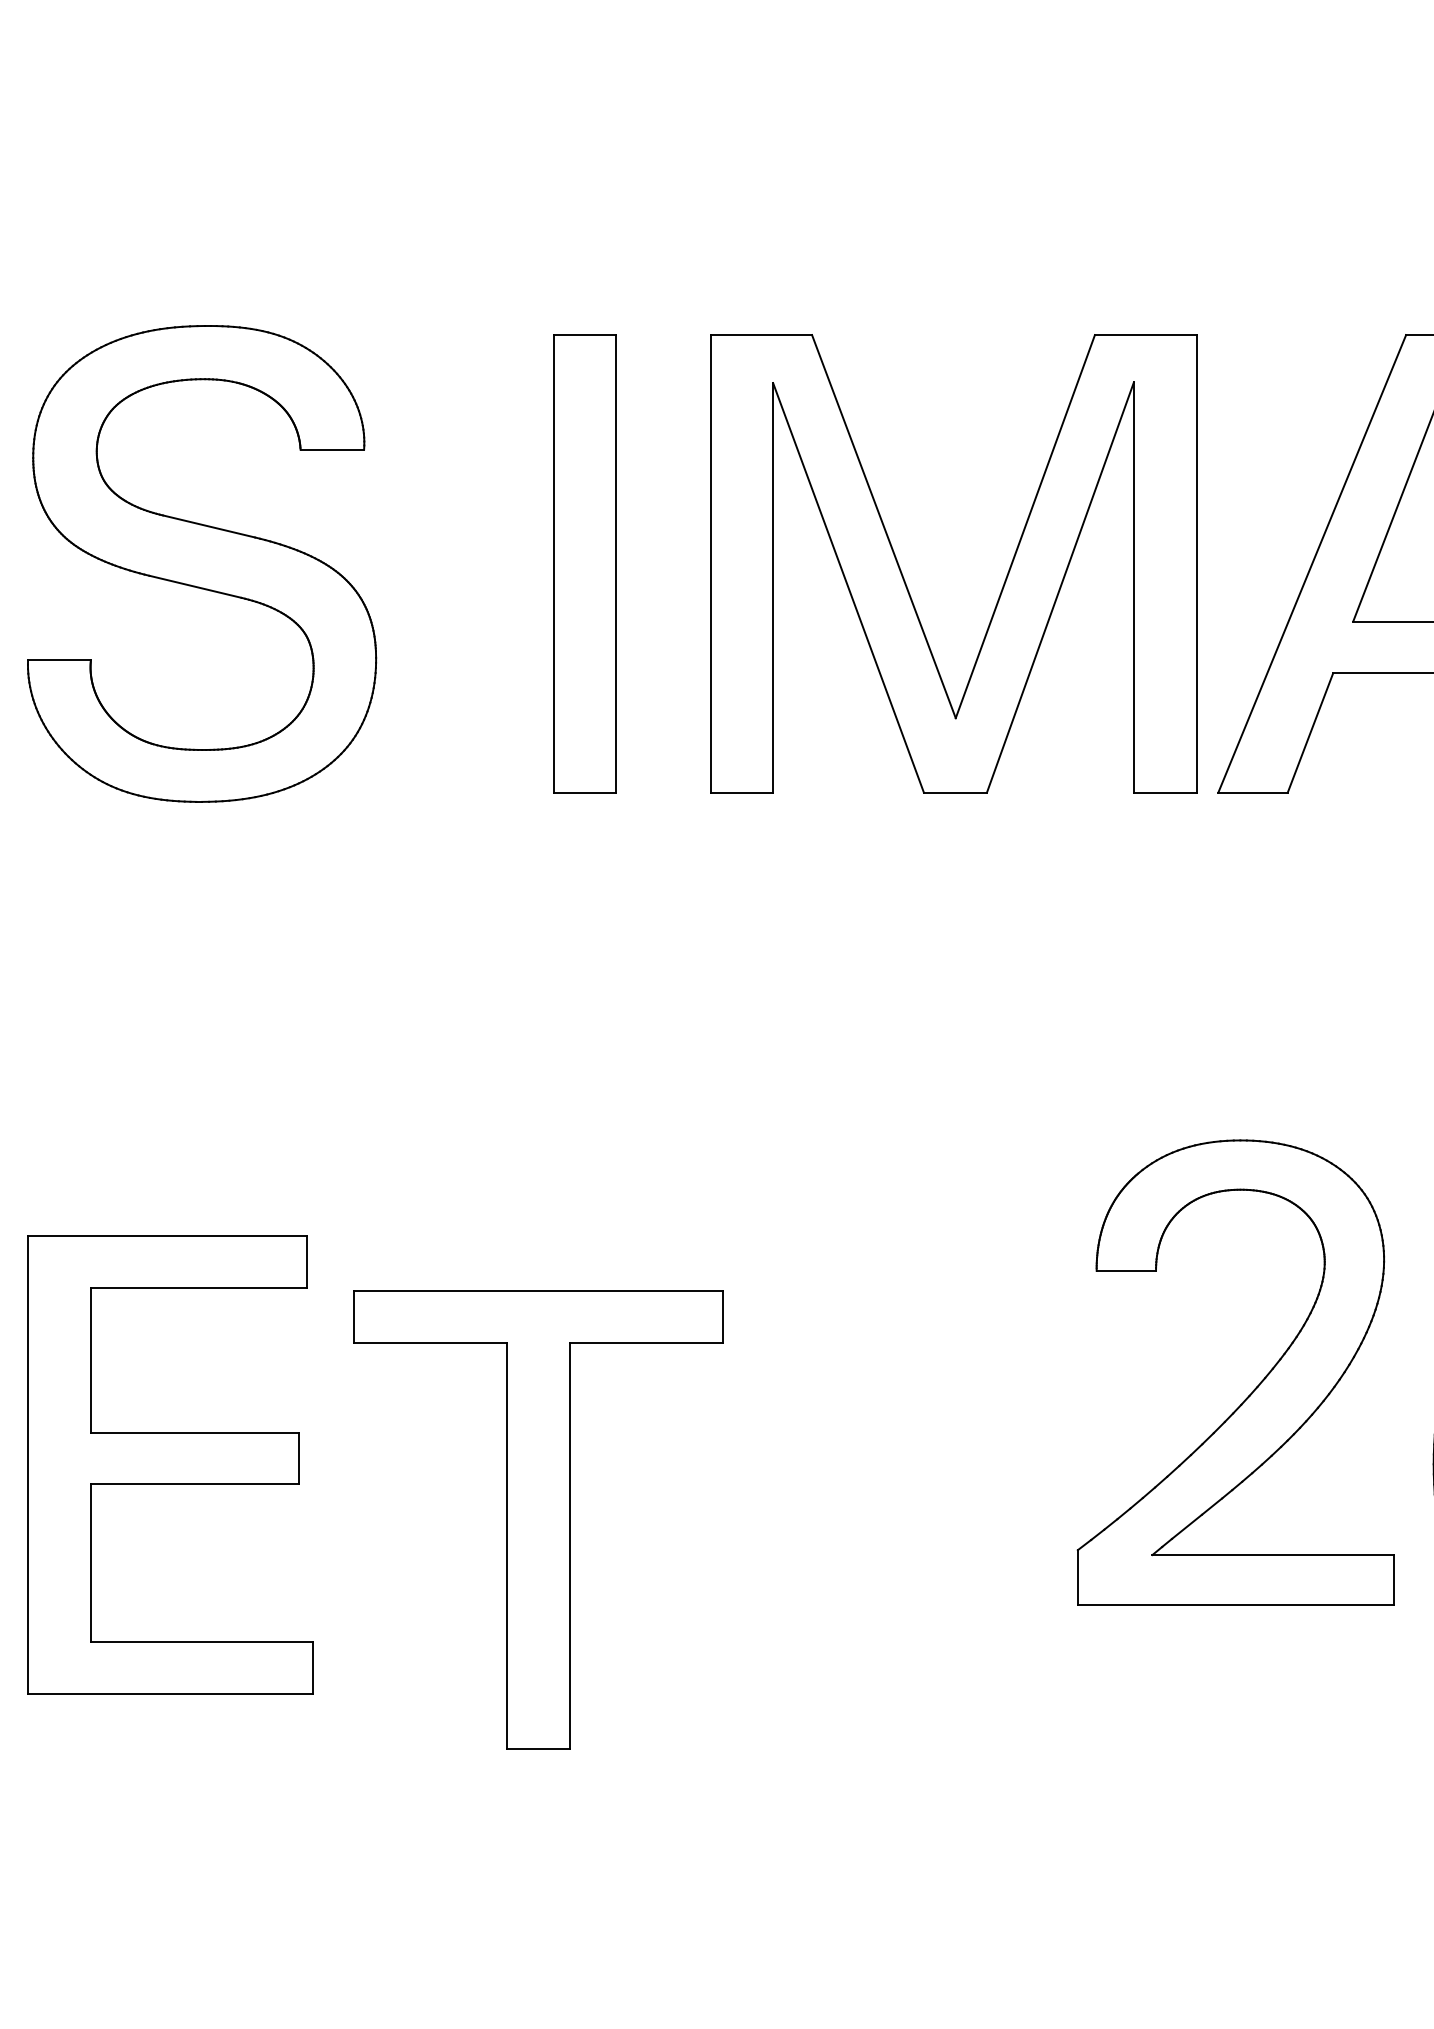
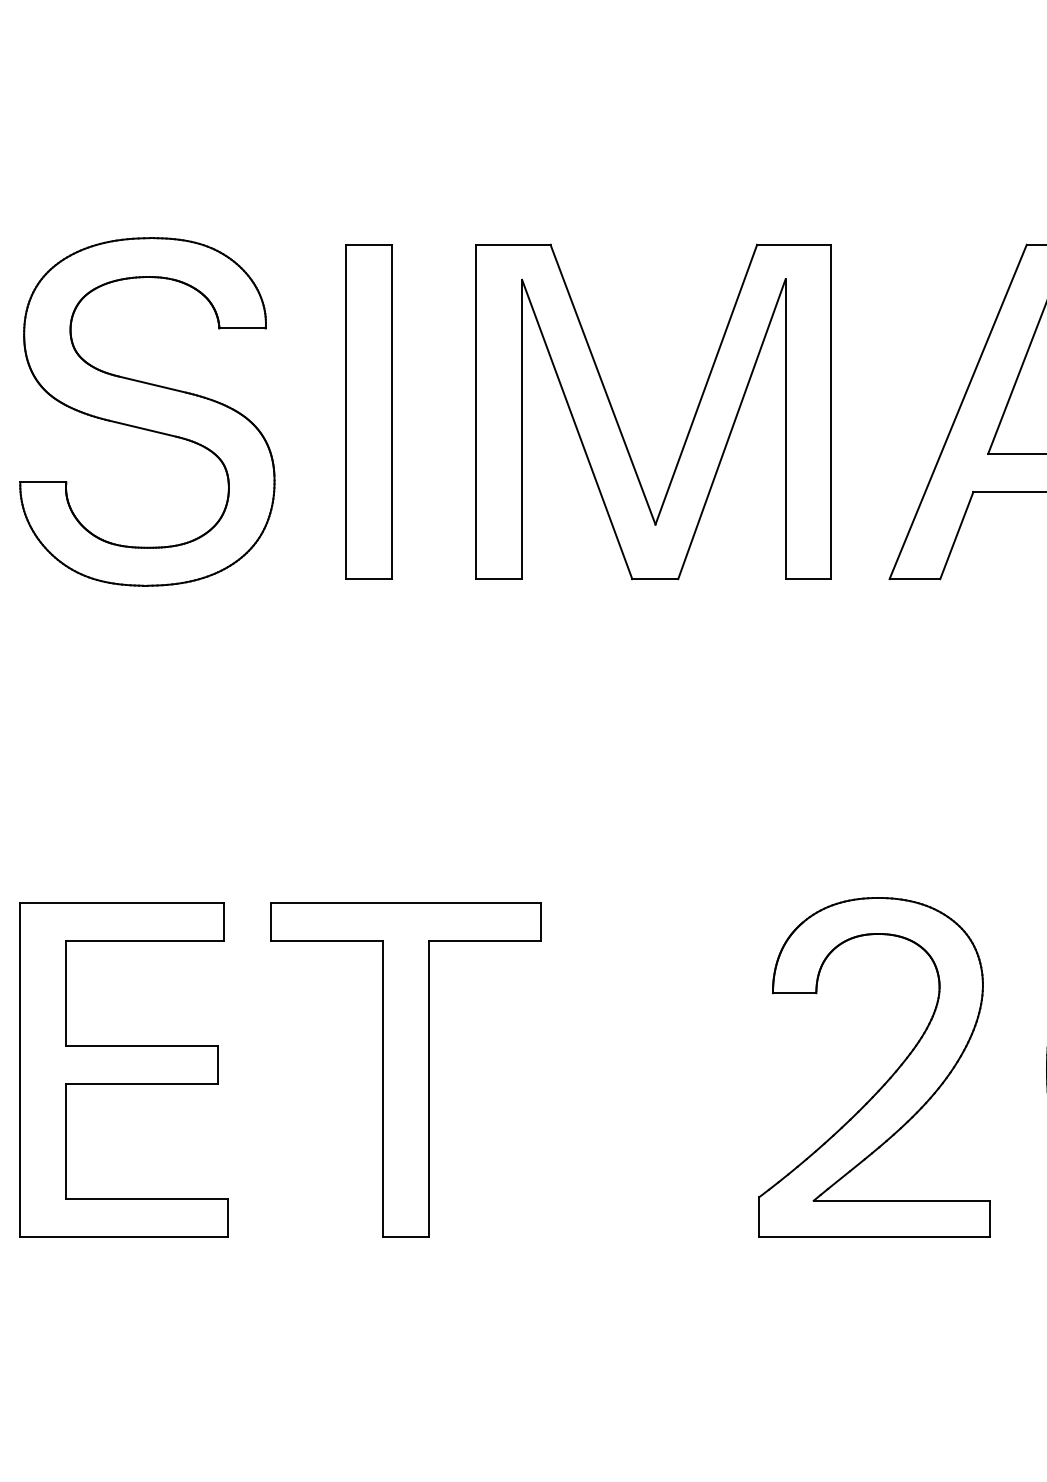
part: (584, 563) -> (368, 411), moved
part: (905, 580) -> (618, 424), moved
part: (1253, 1389) -> (887, 1079), moved
part: (538, 1519) -> (406, 1069), moved

